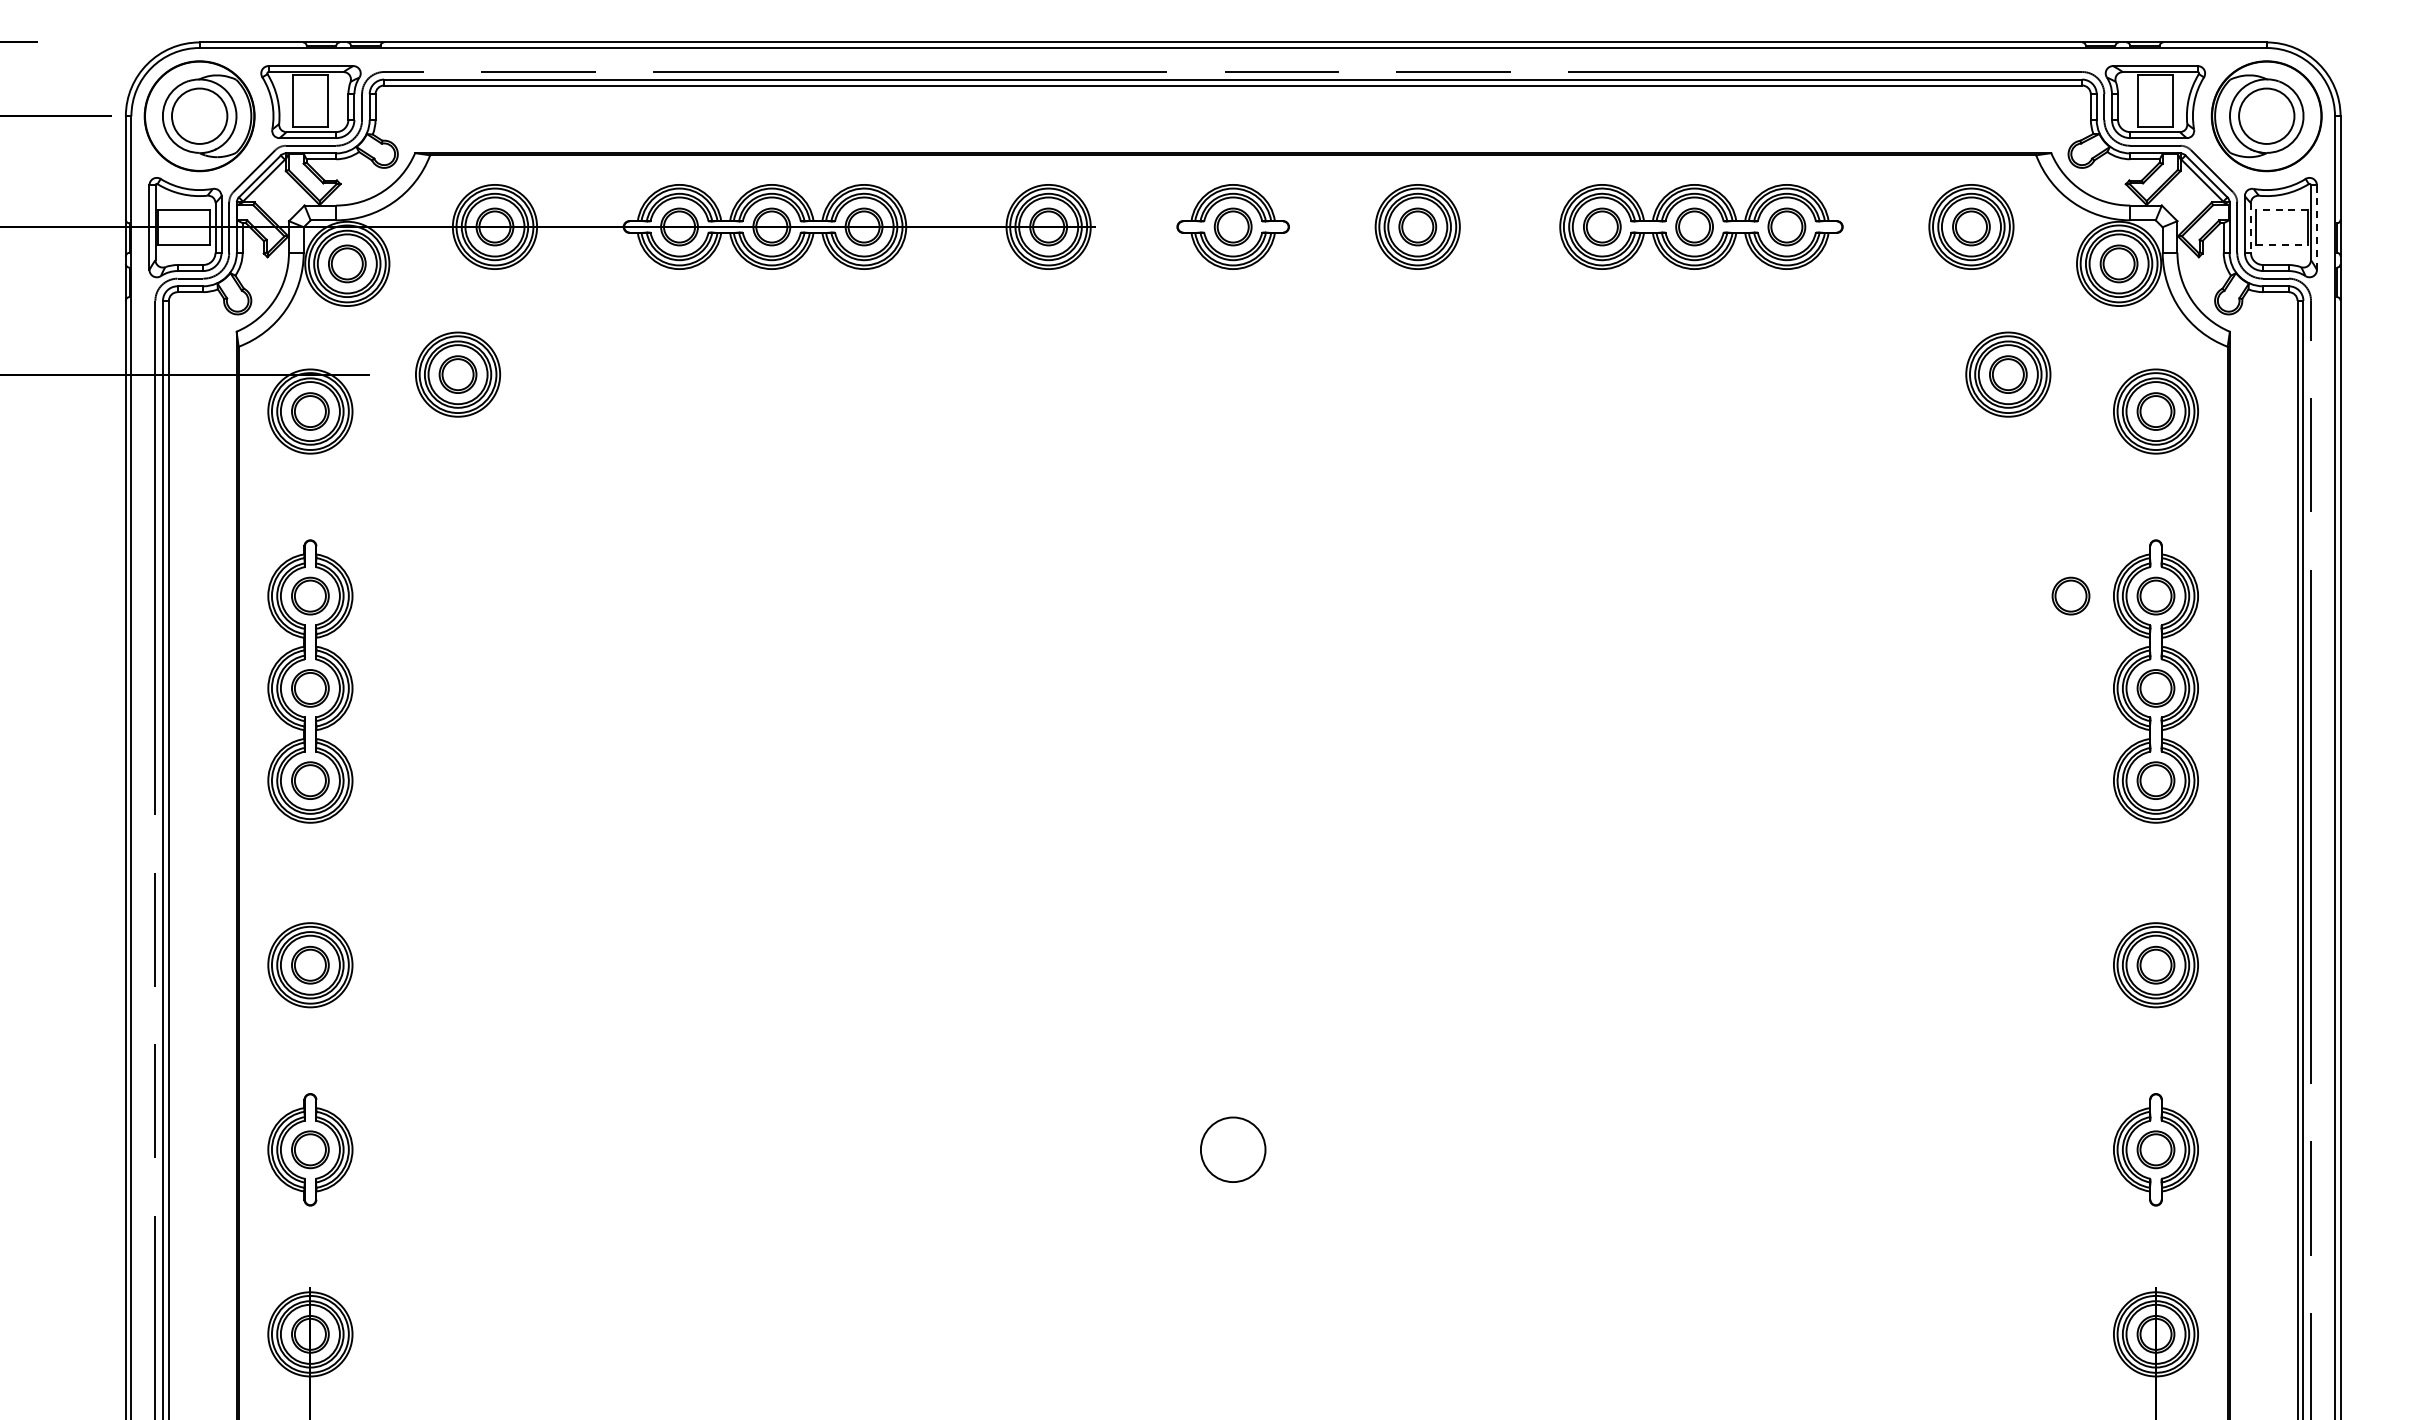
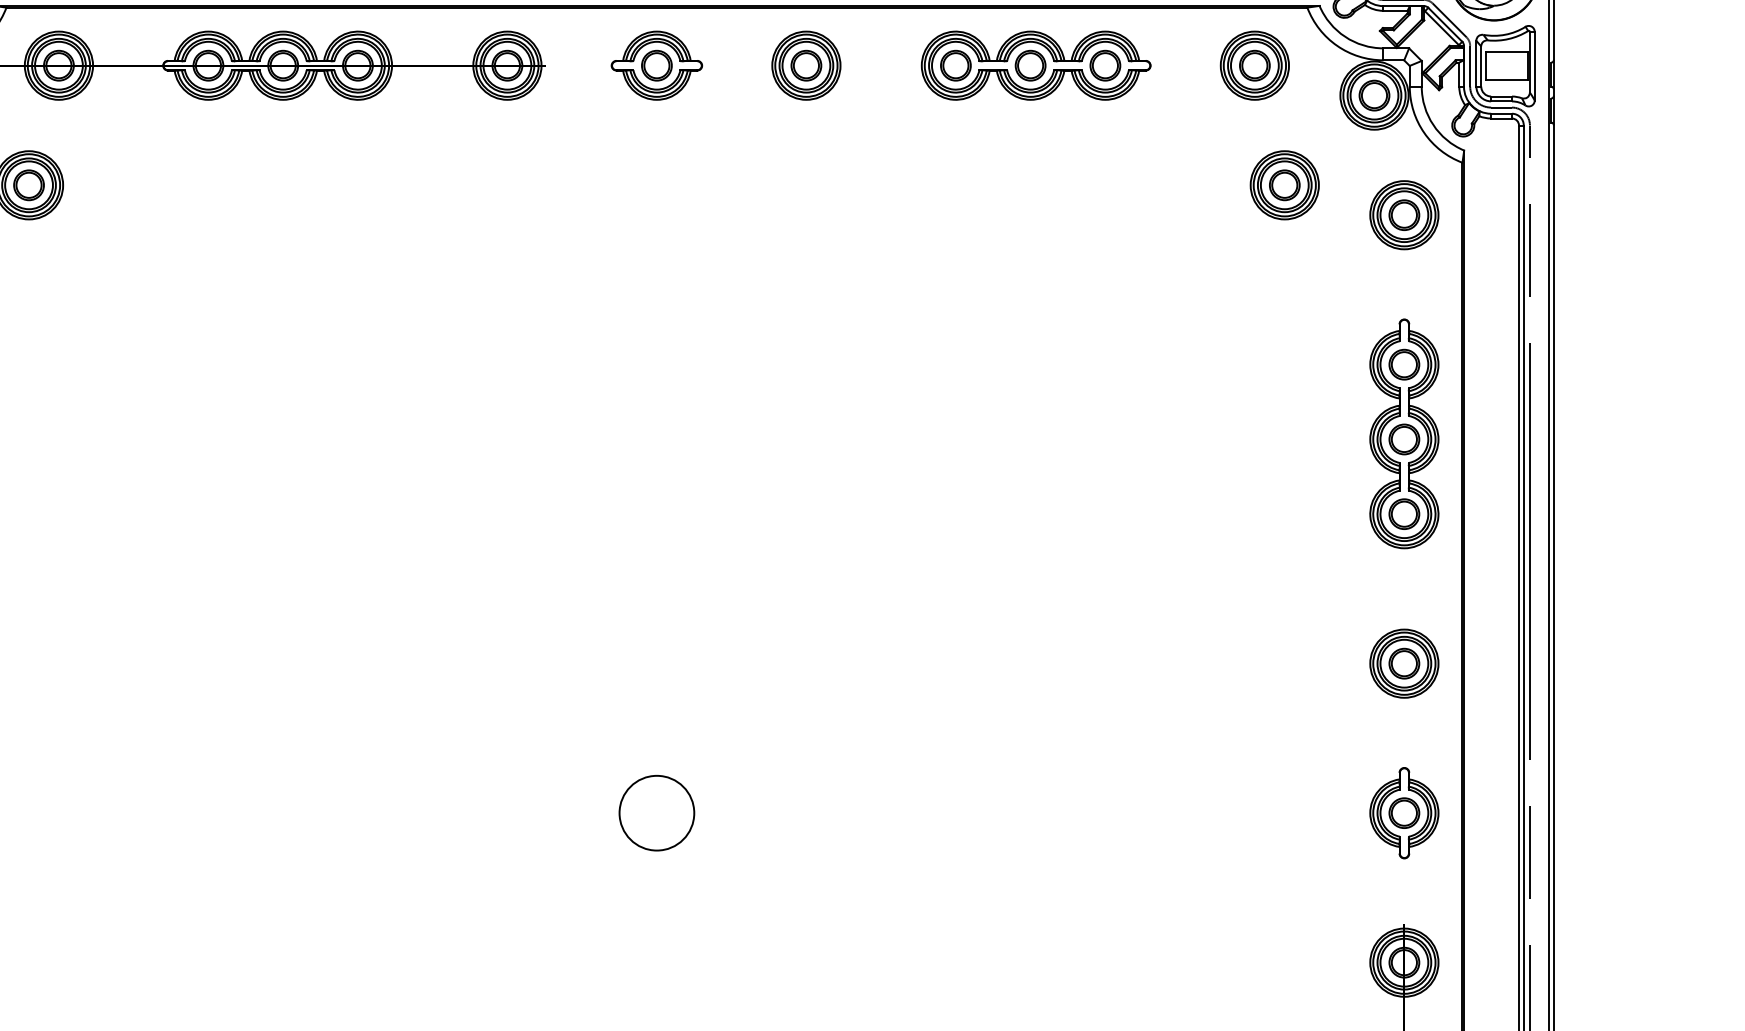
line: (2281, 209) -> (1506, 51), dashed -> solid
line: (2250, 227) -> (1480, 66), dashed -> solid
line: (2316, 227) -> (1534, 66), dashed -> solid
line: (2282, 244) -> (1506, 79), dashed -> solid
part: (2070, 595) -> (1335, 364), removed
circle: (1233, 1149) -> (657, 812), size x1.43

